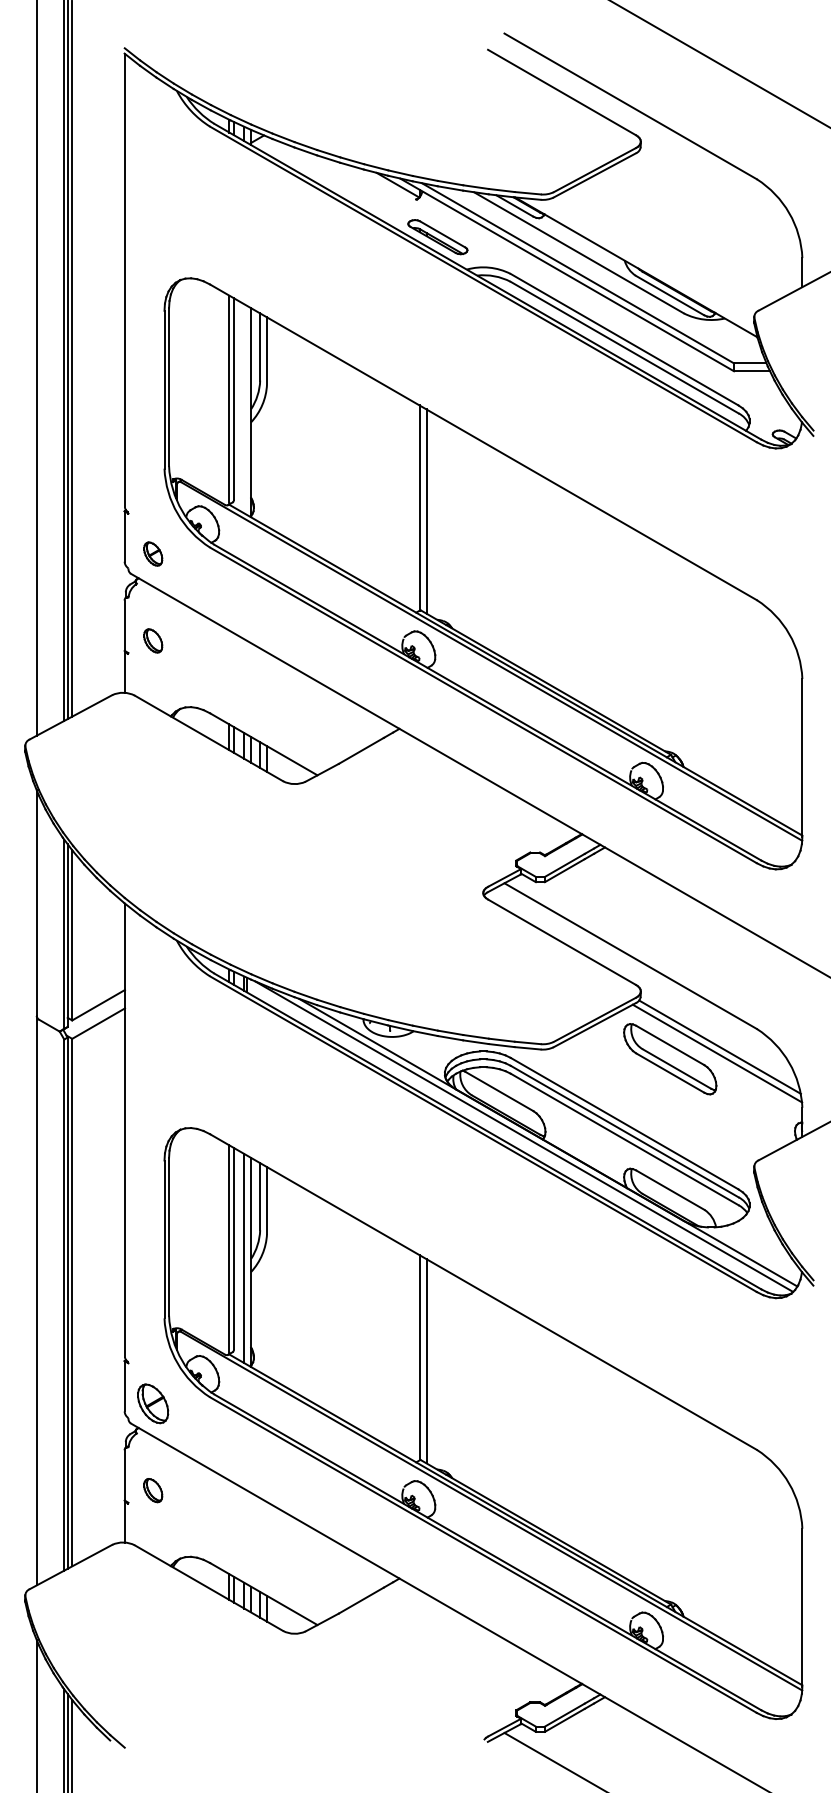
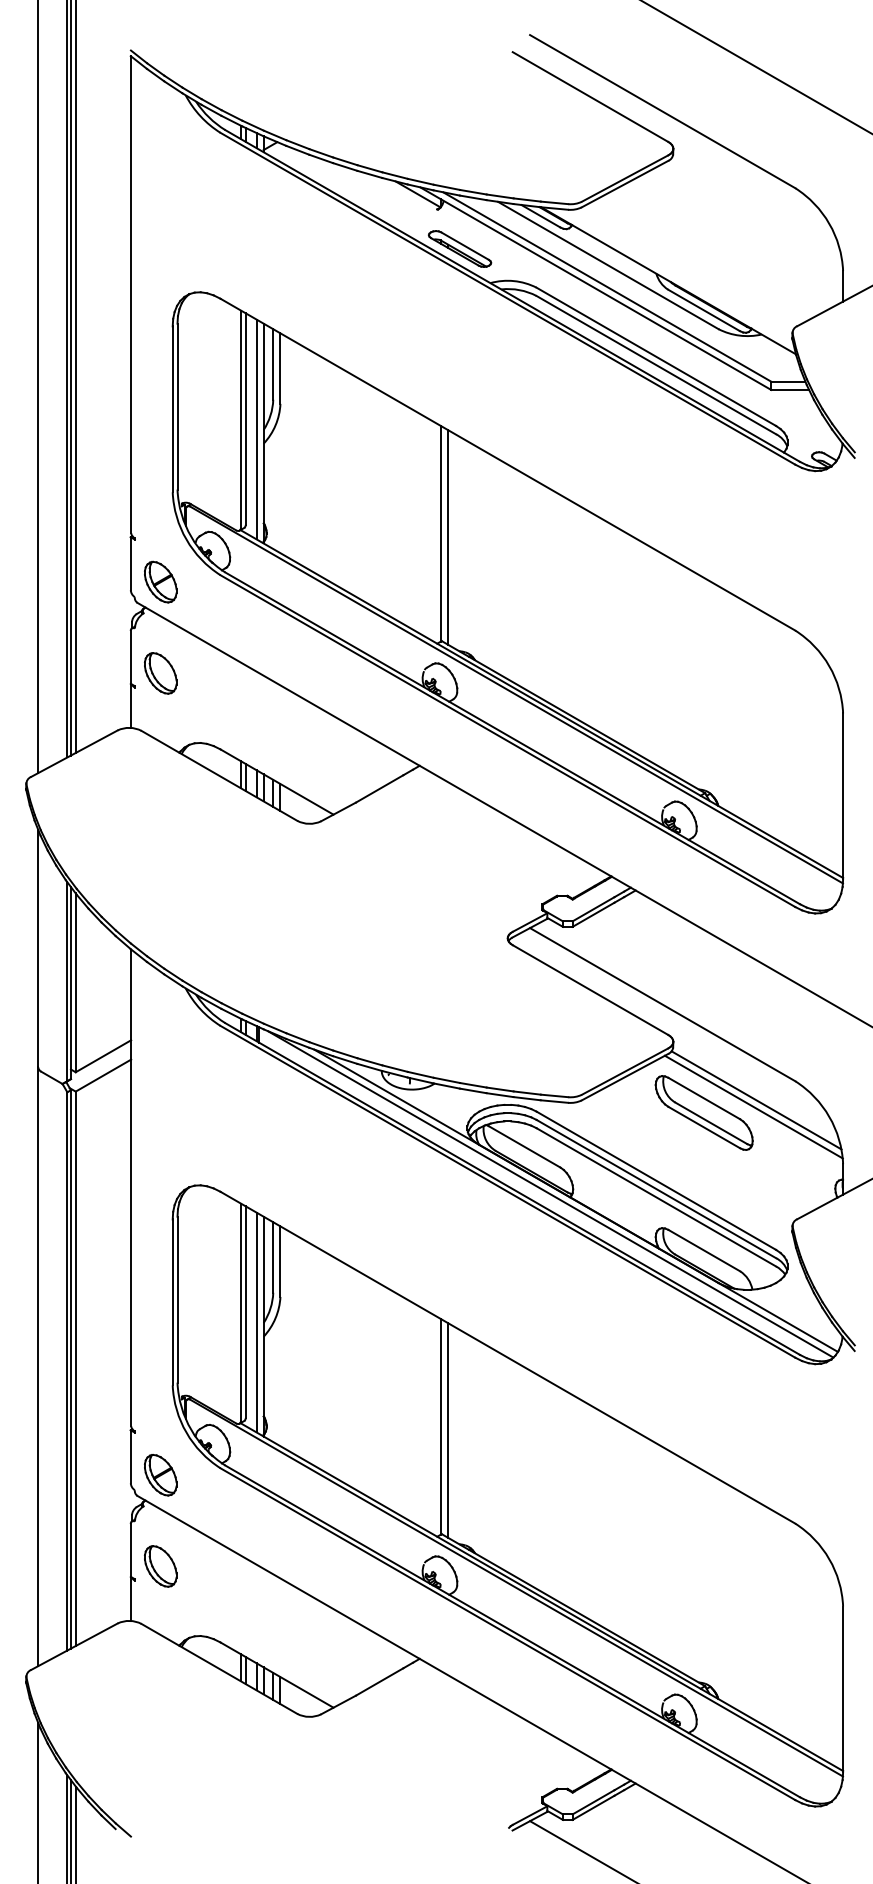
line: (244, 408) -> (256, 429), added
part: (153, 553) -> (161, 581), size x1.67
part: (153, 640) -> (161, 672), size x1.67
part: (153, 1490) -> (161, 1566), size x1.67

